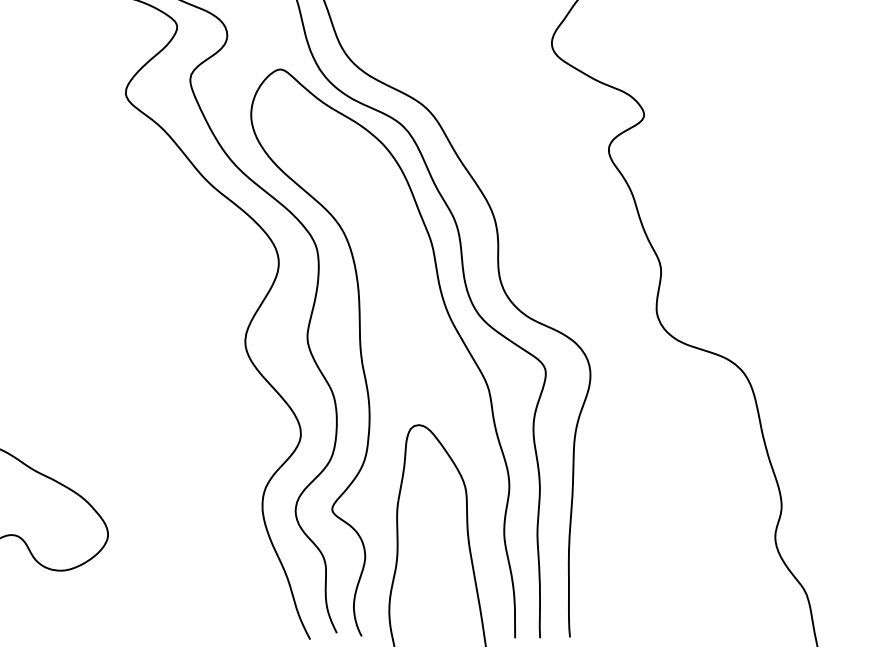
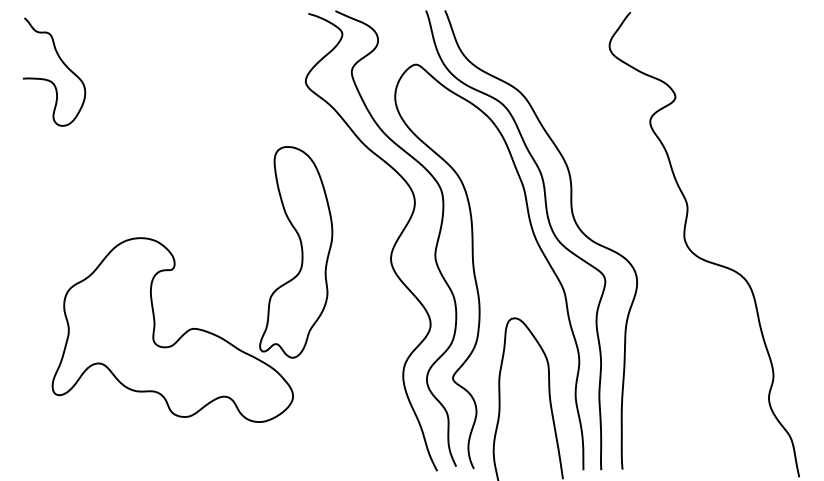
part: (112, 332) -> (296, 252), added

